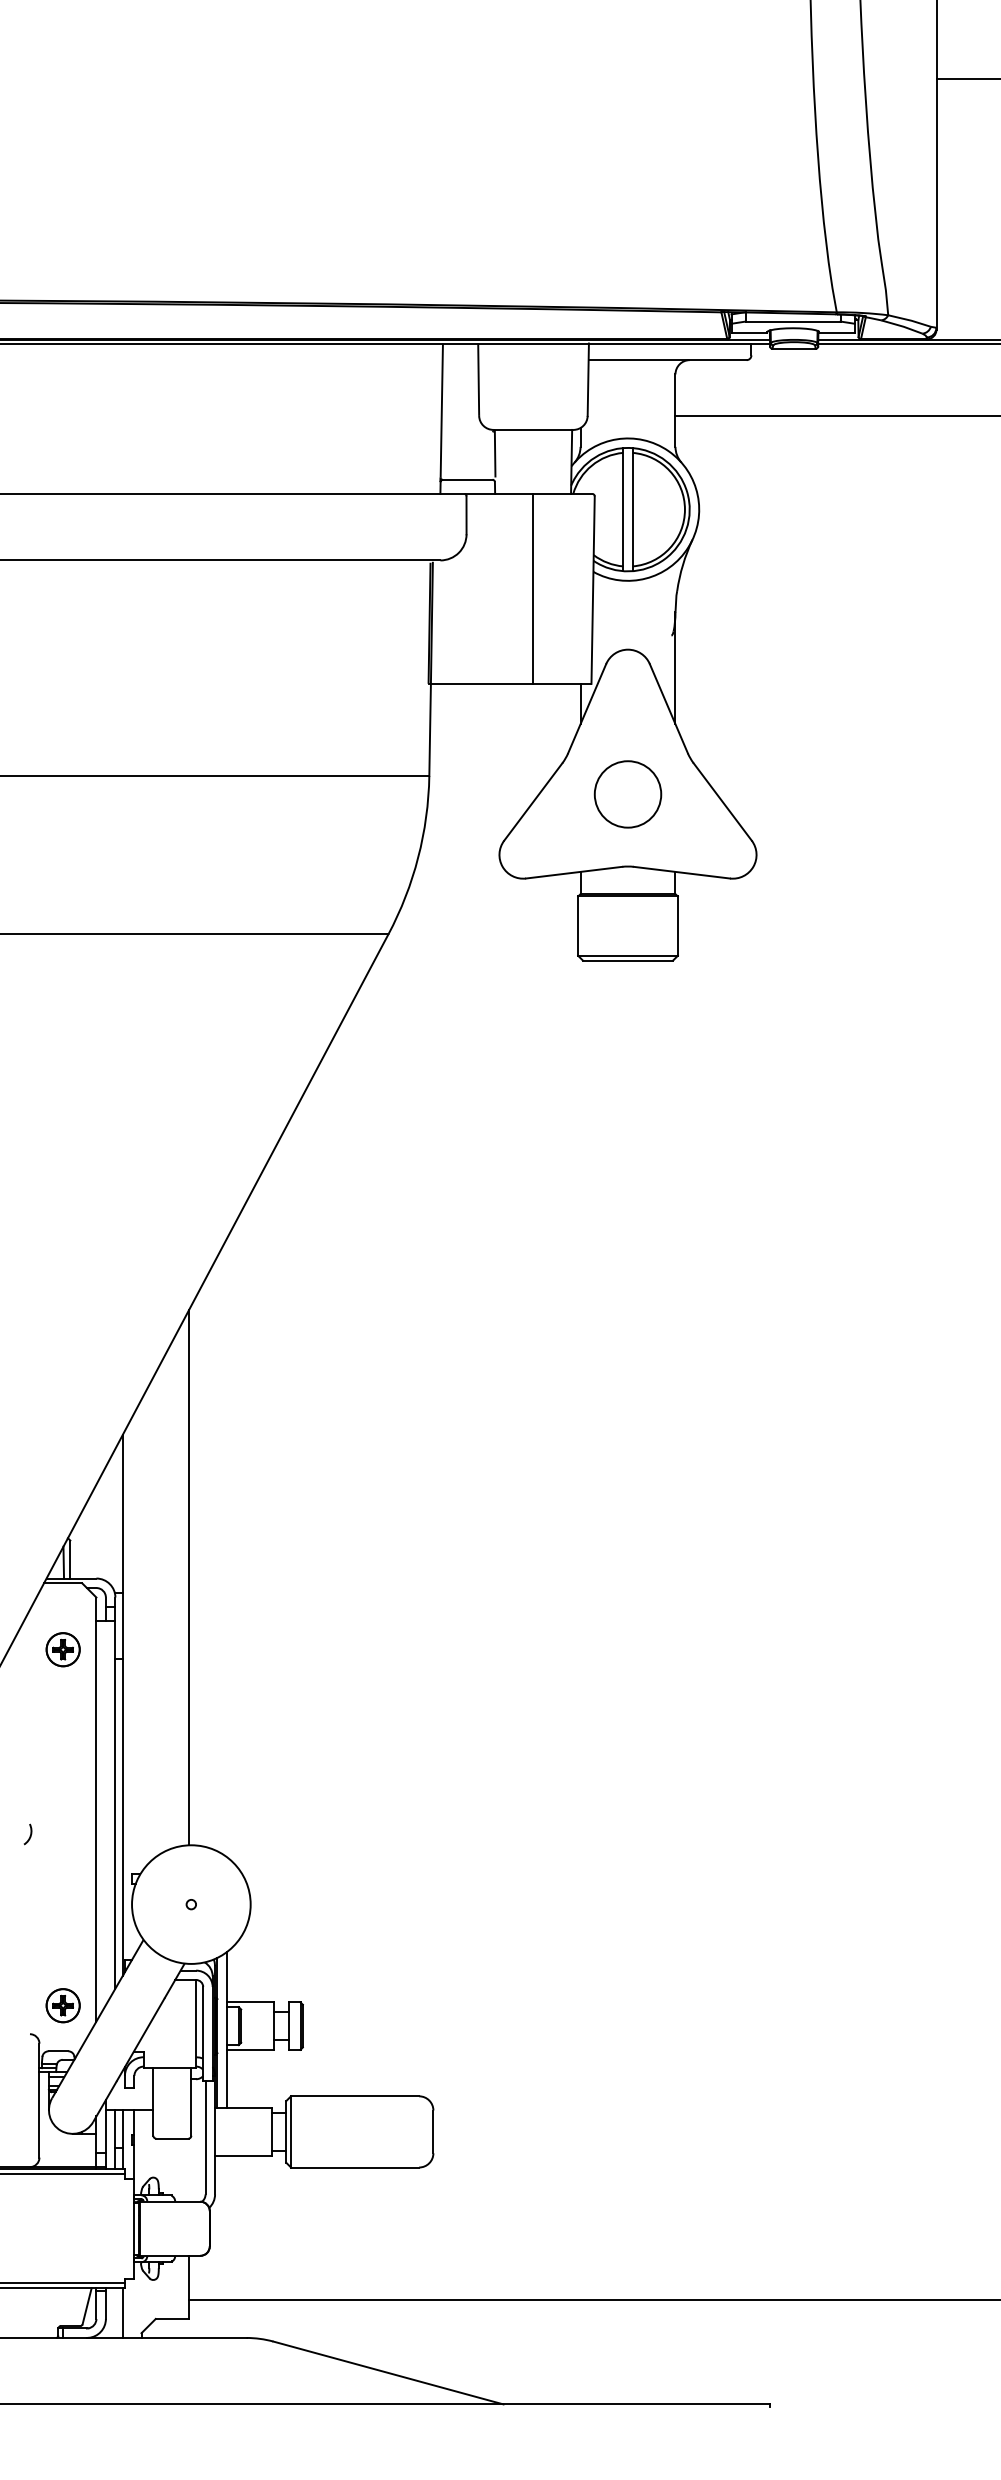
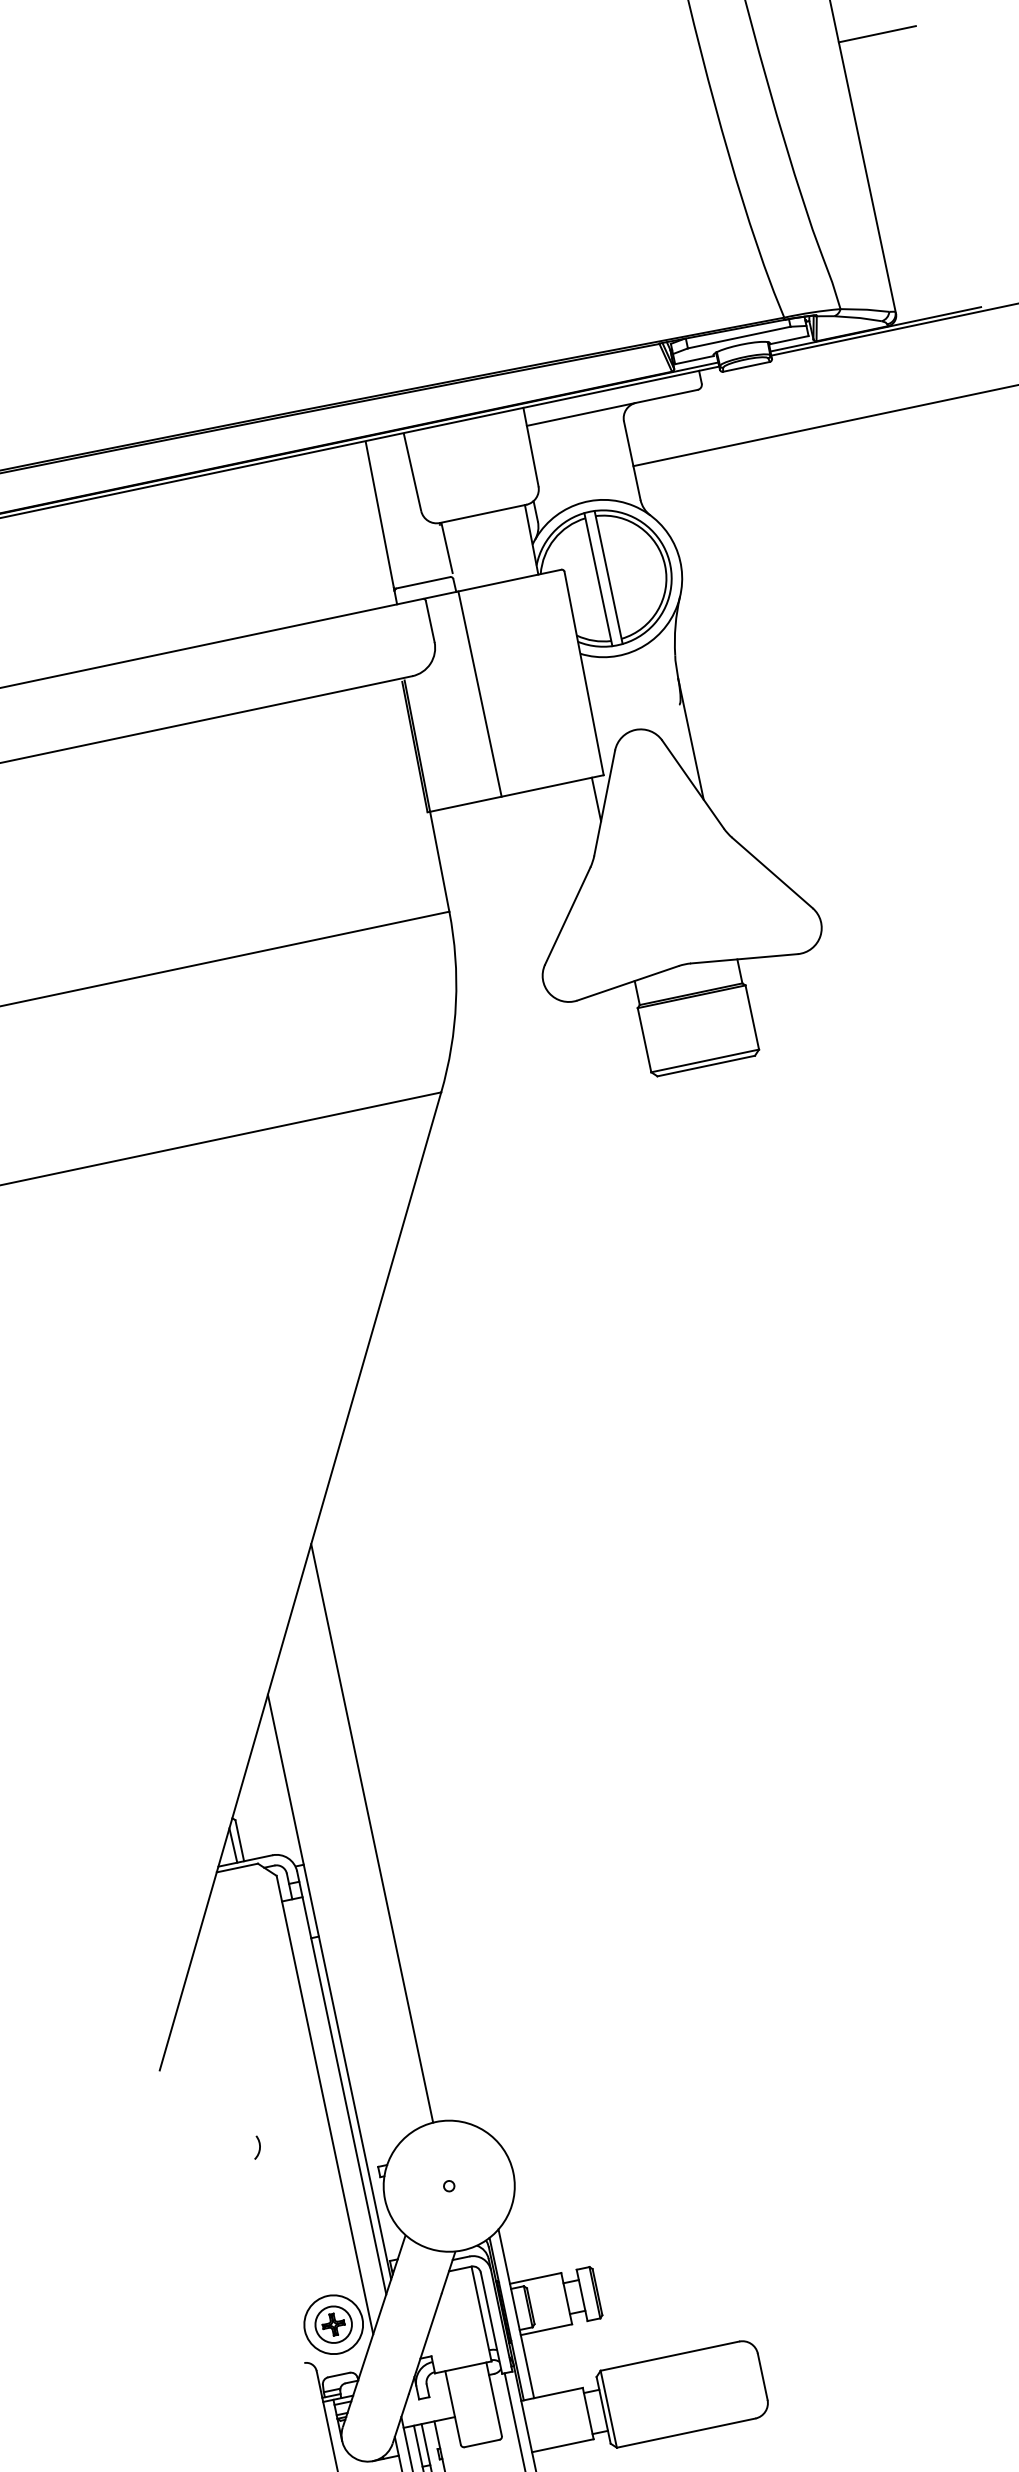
line: (533, 588) -> (480, 693), moved
circle: (627, 794) -> (667, 886), removed
part: (62, 1649) -> (251, 1939), removed
circle: (62, 2005) -> (332, 2324), size x1.6

